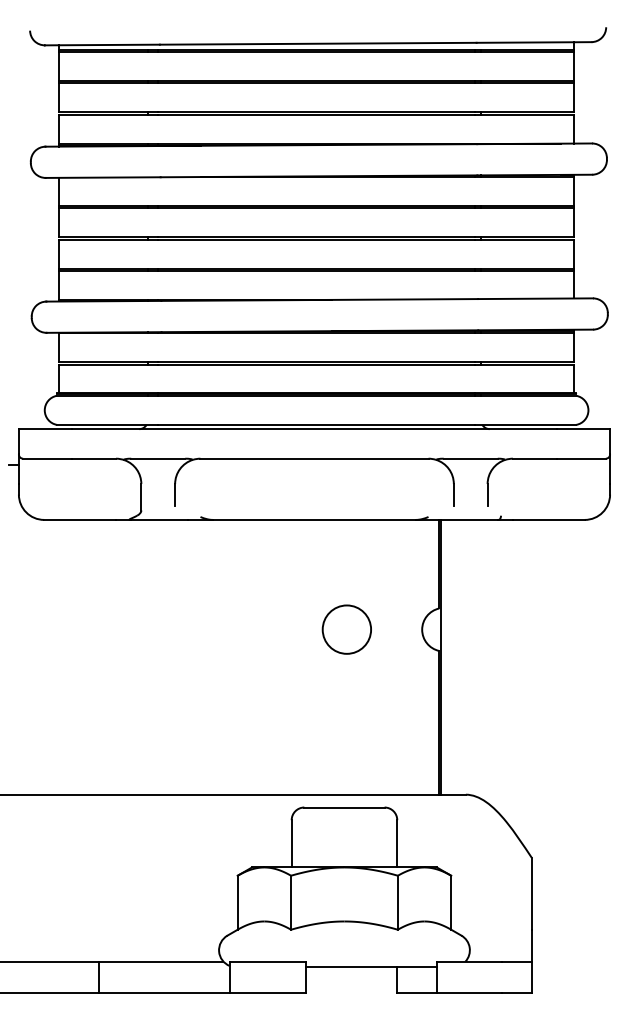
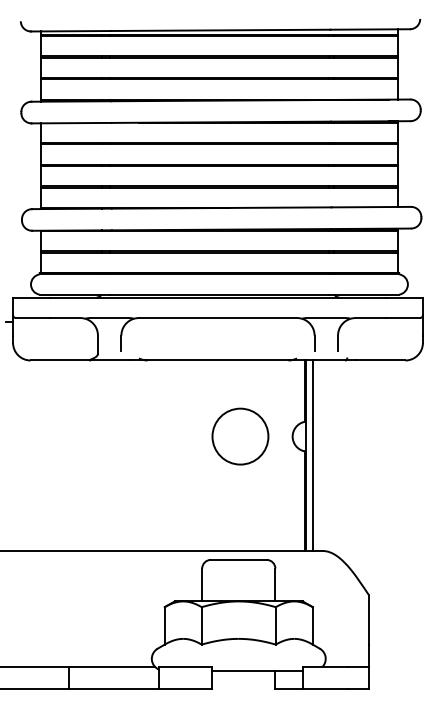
circle: (346, 629) -> (240, 436), size x1.67
line: (452, 656) -> (313, 455), added

